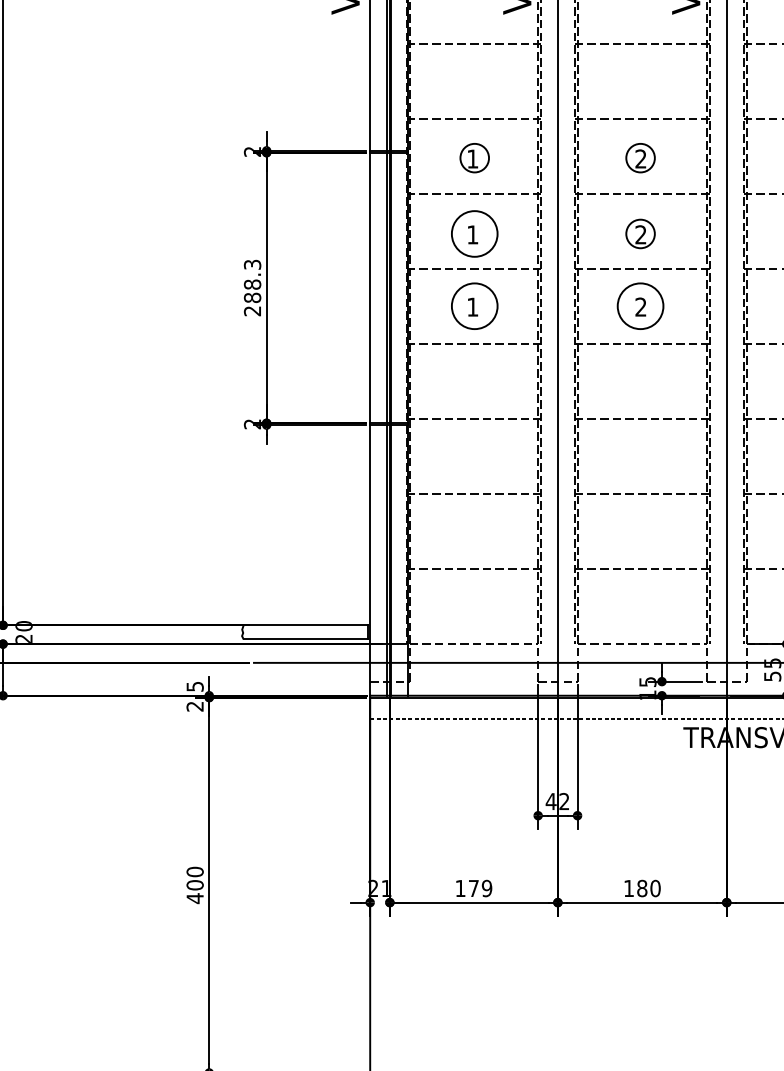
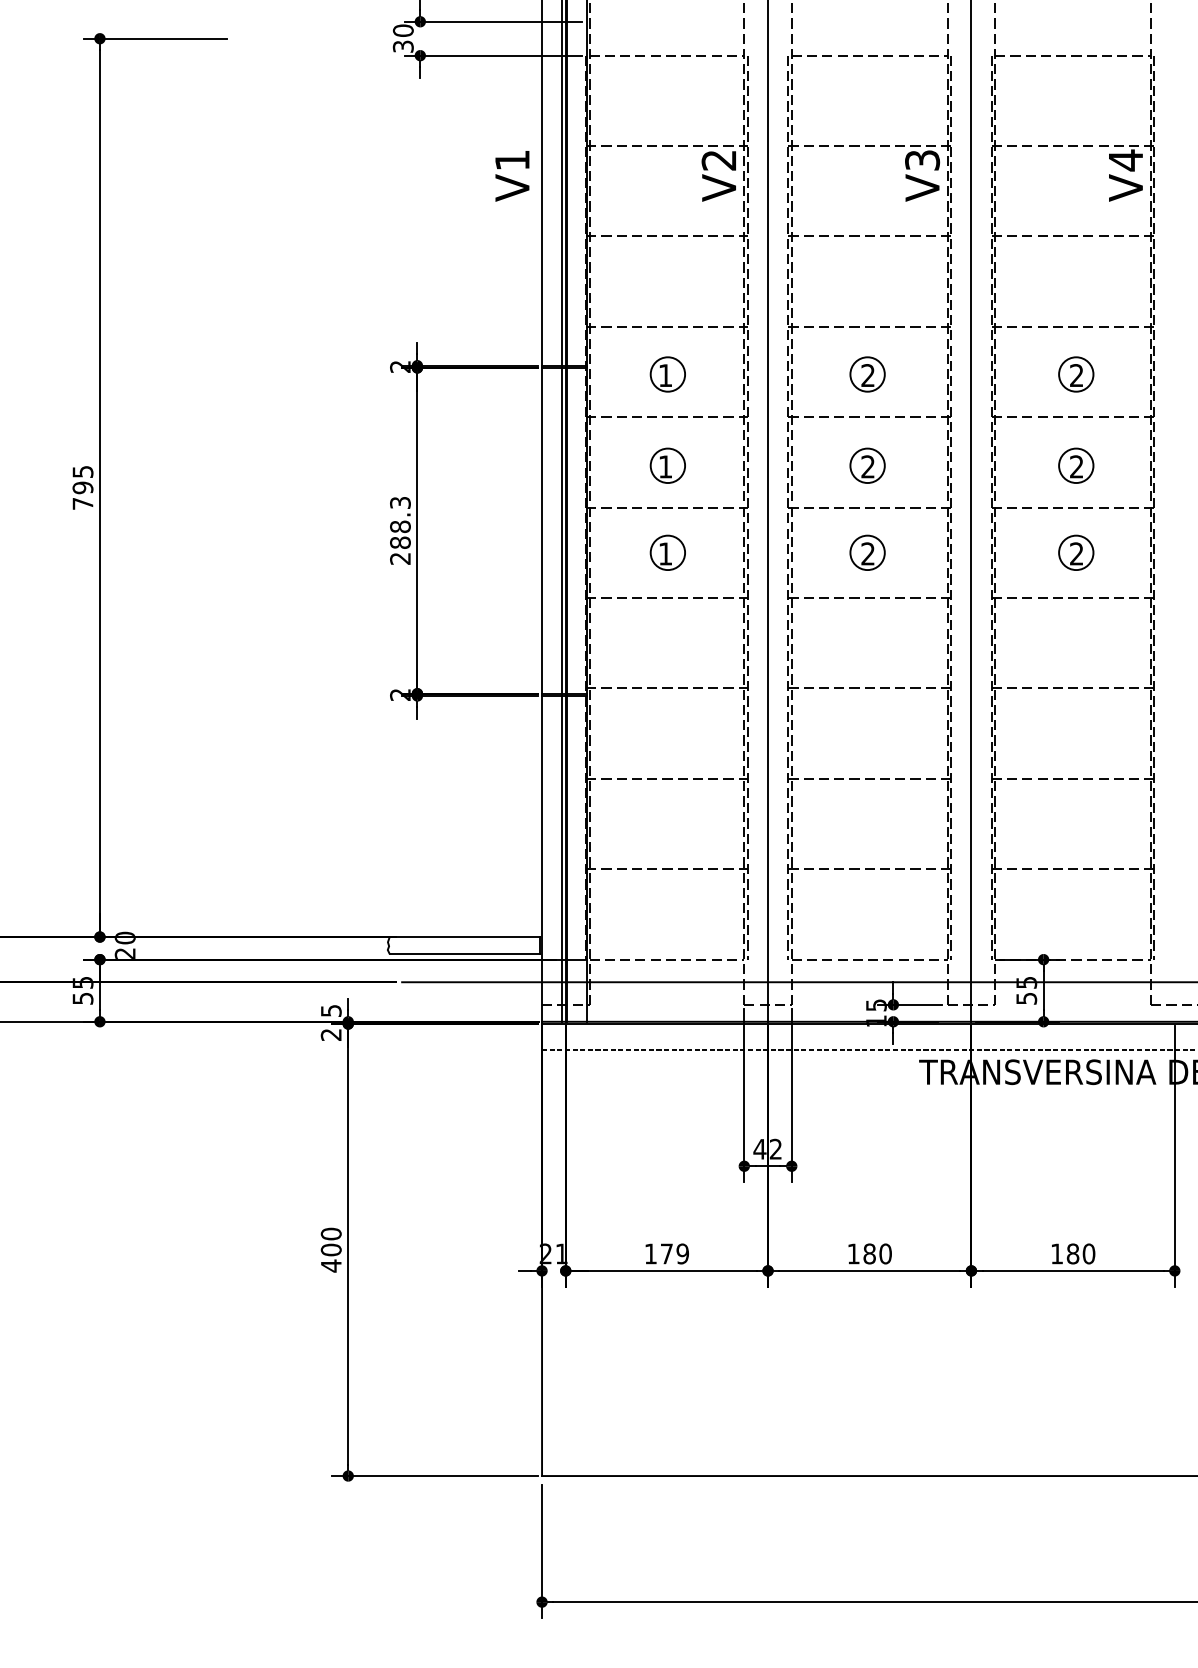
circle: (474, 233) -> (667, 465), size x0.62
circle: (474, 305) -> (667, 552), size x0.62
circle: (640, 305) -> (867, 552), size x0.62

